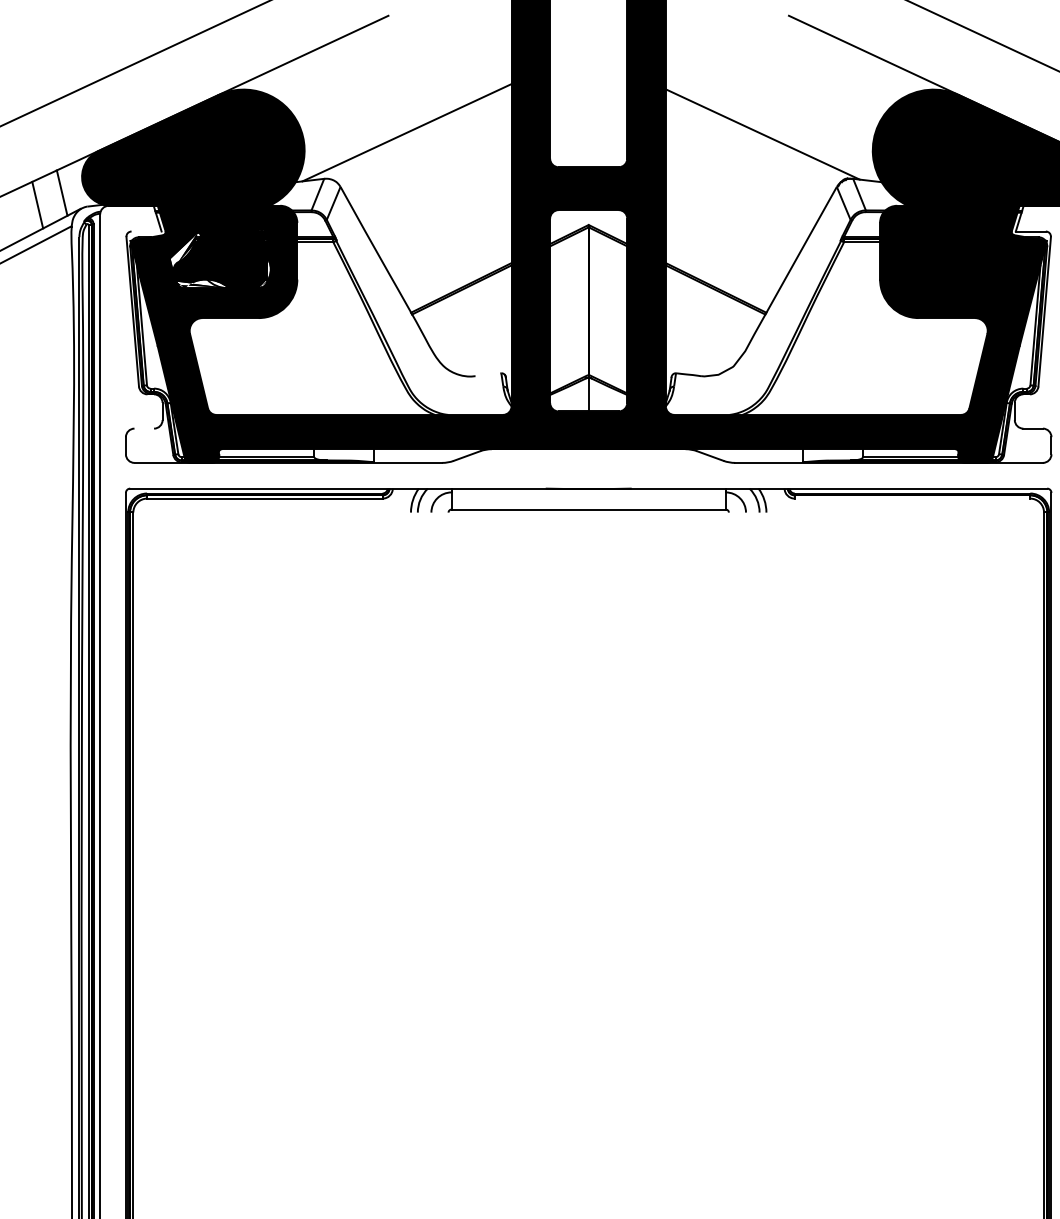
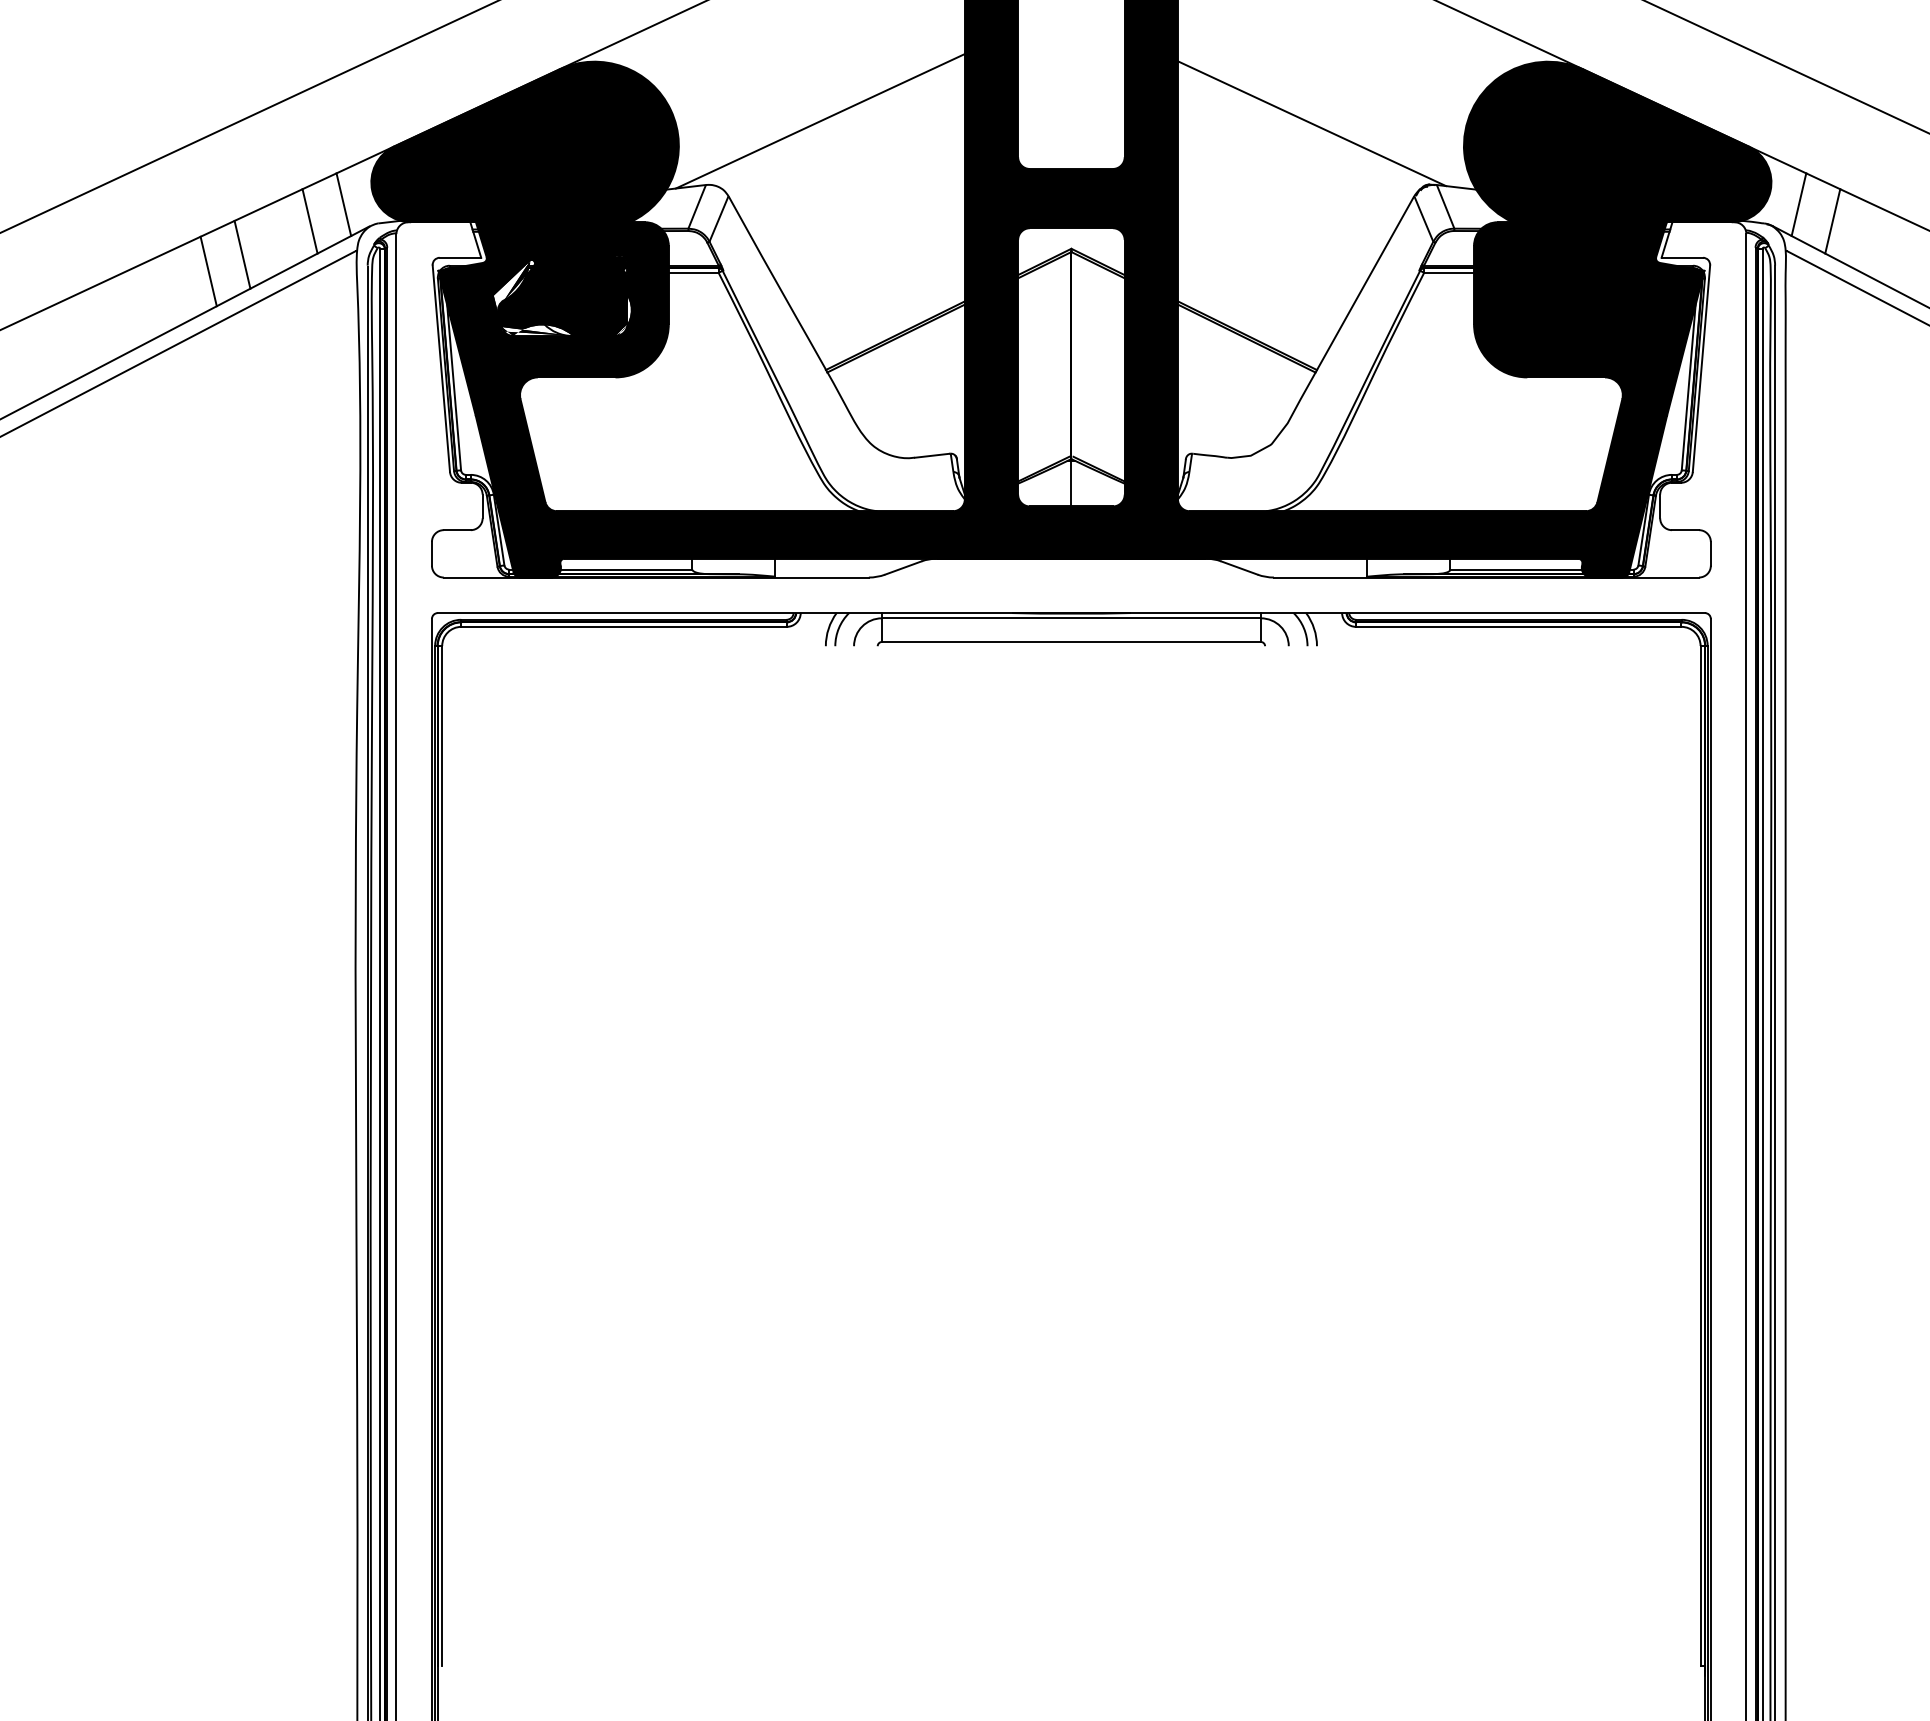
line: (146, 231) -> (460, 257), added
line: (488, 374) -> (932, 455), added
line: (143, 428) -> (456, 530), added
line: (588, 492) -> (1070, 618), added
line: (912, 498) -> (1518, 626), added

